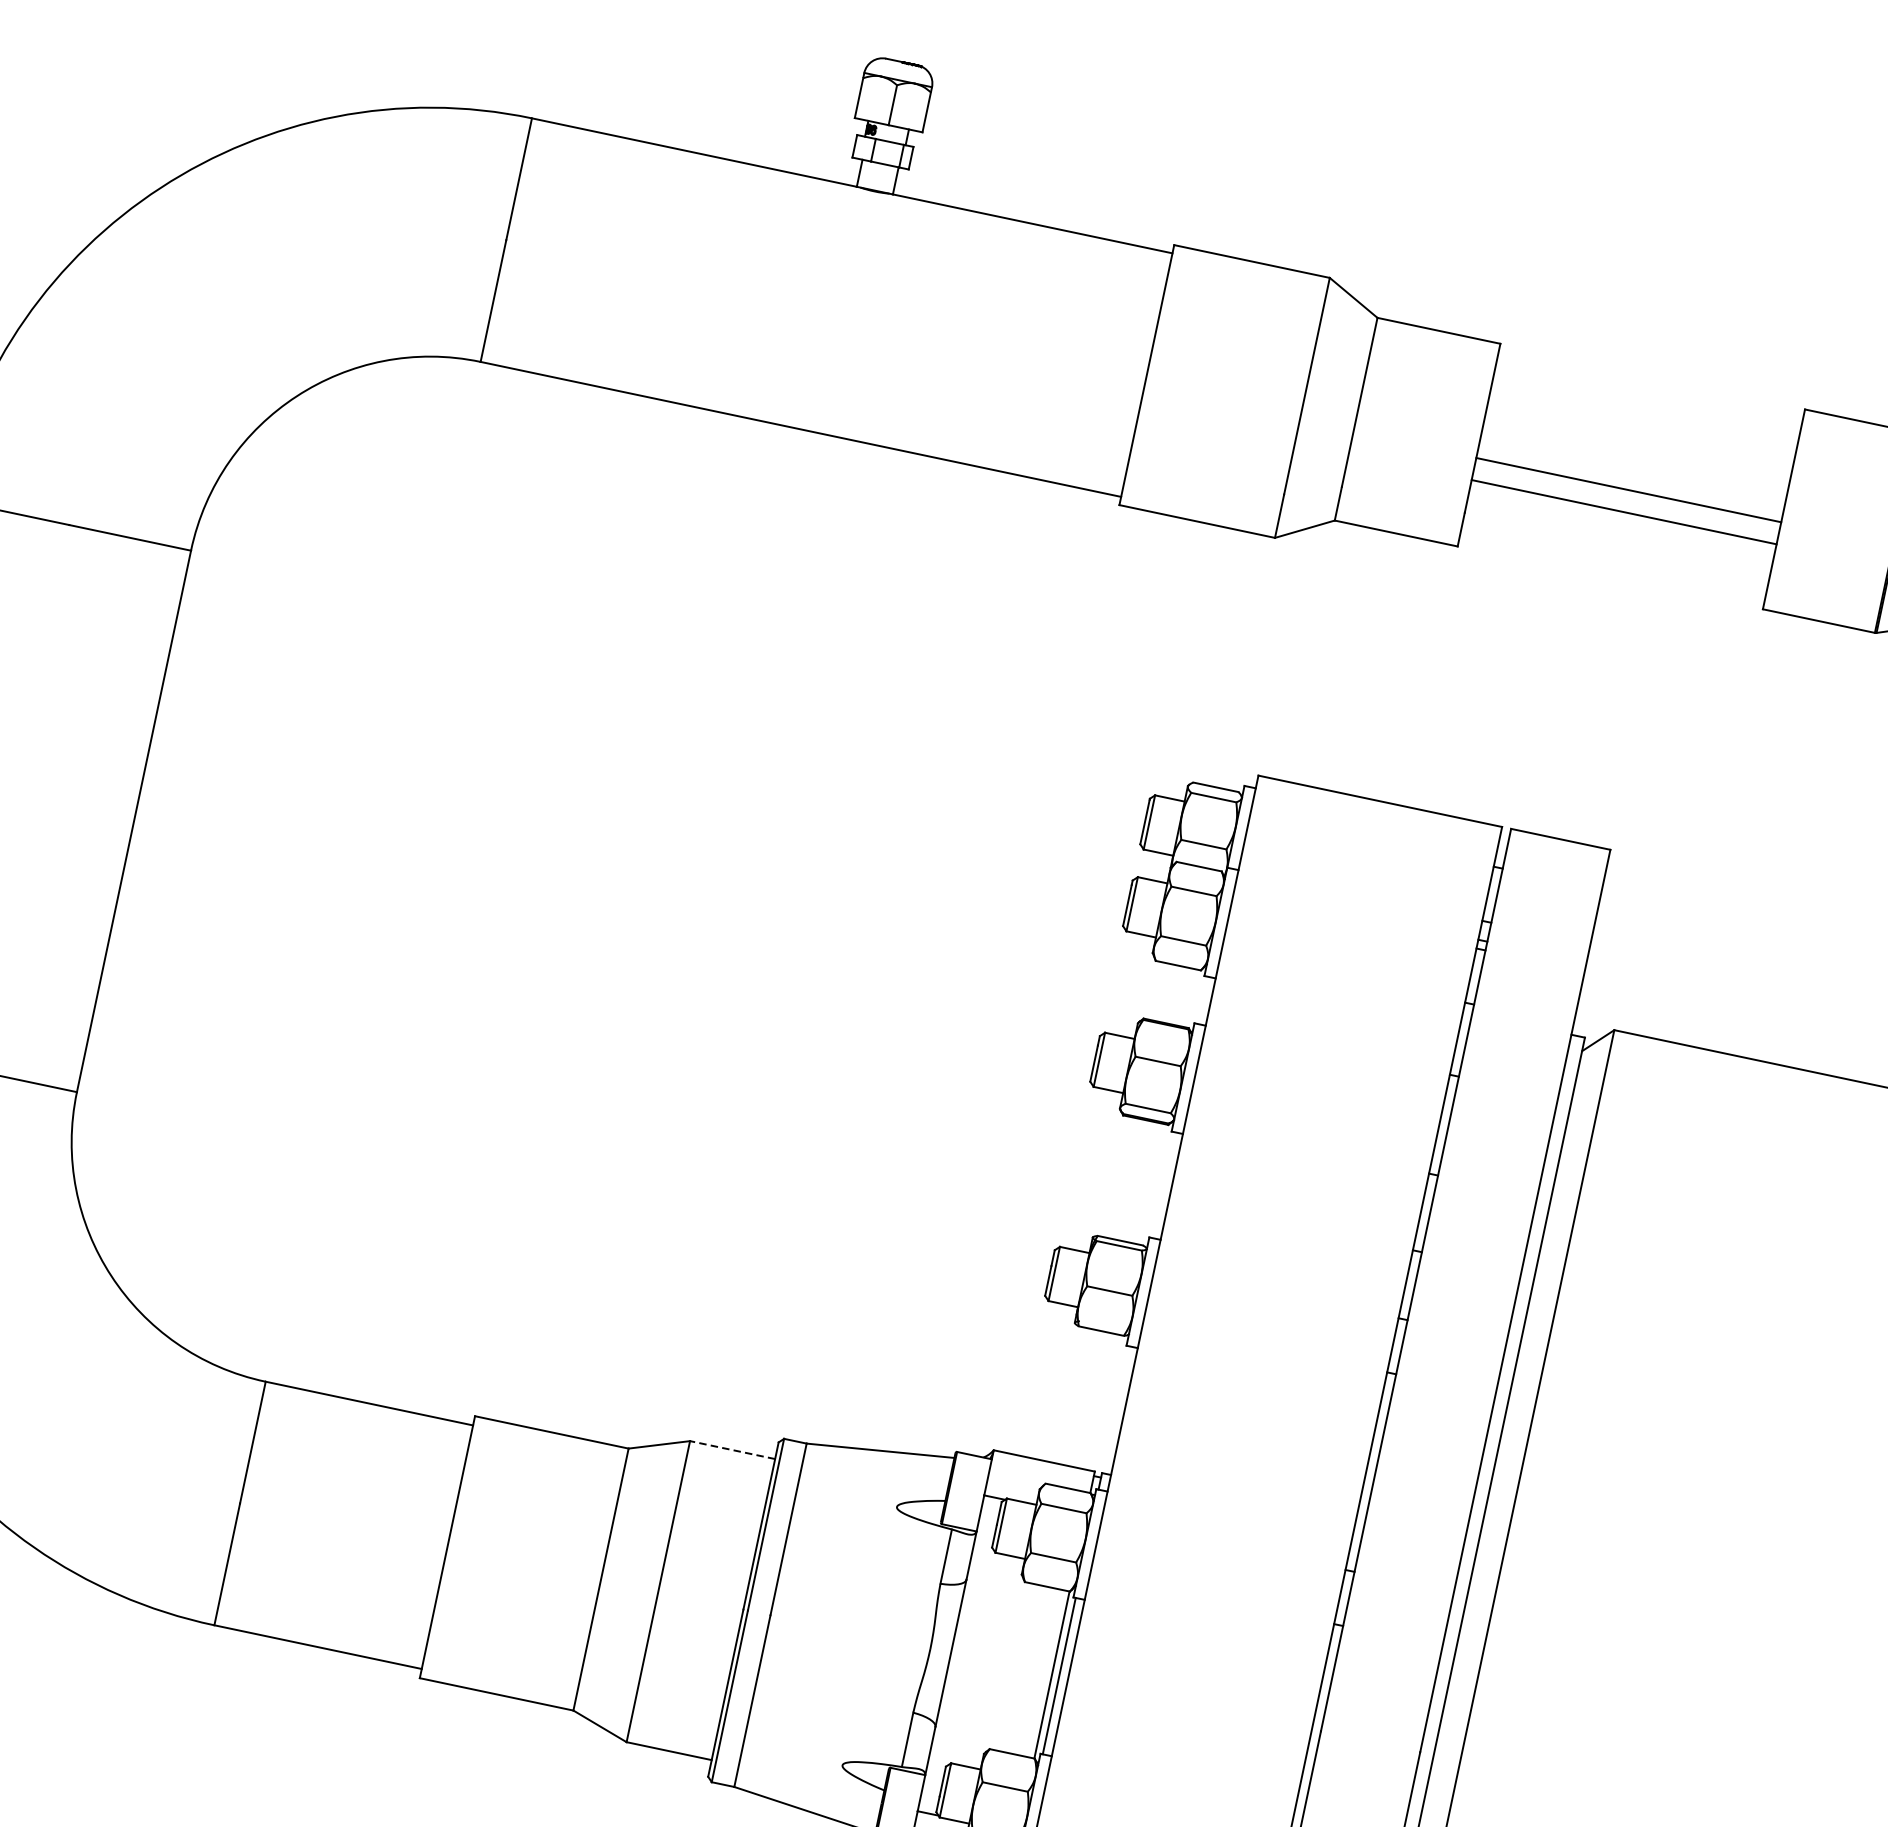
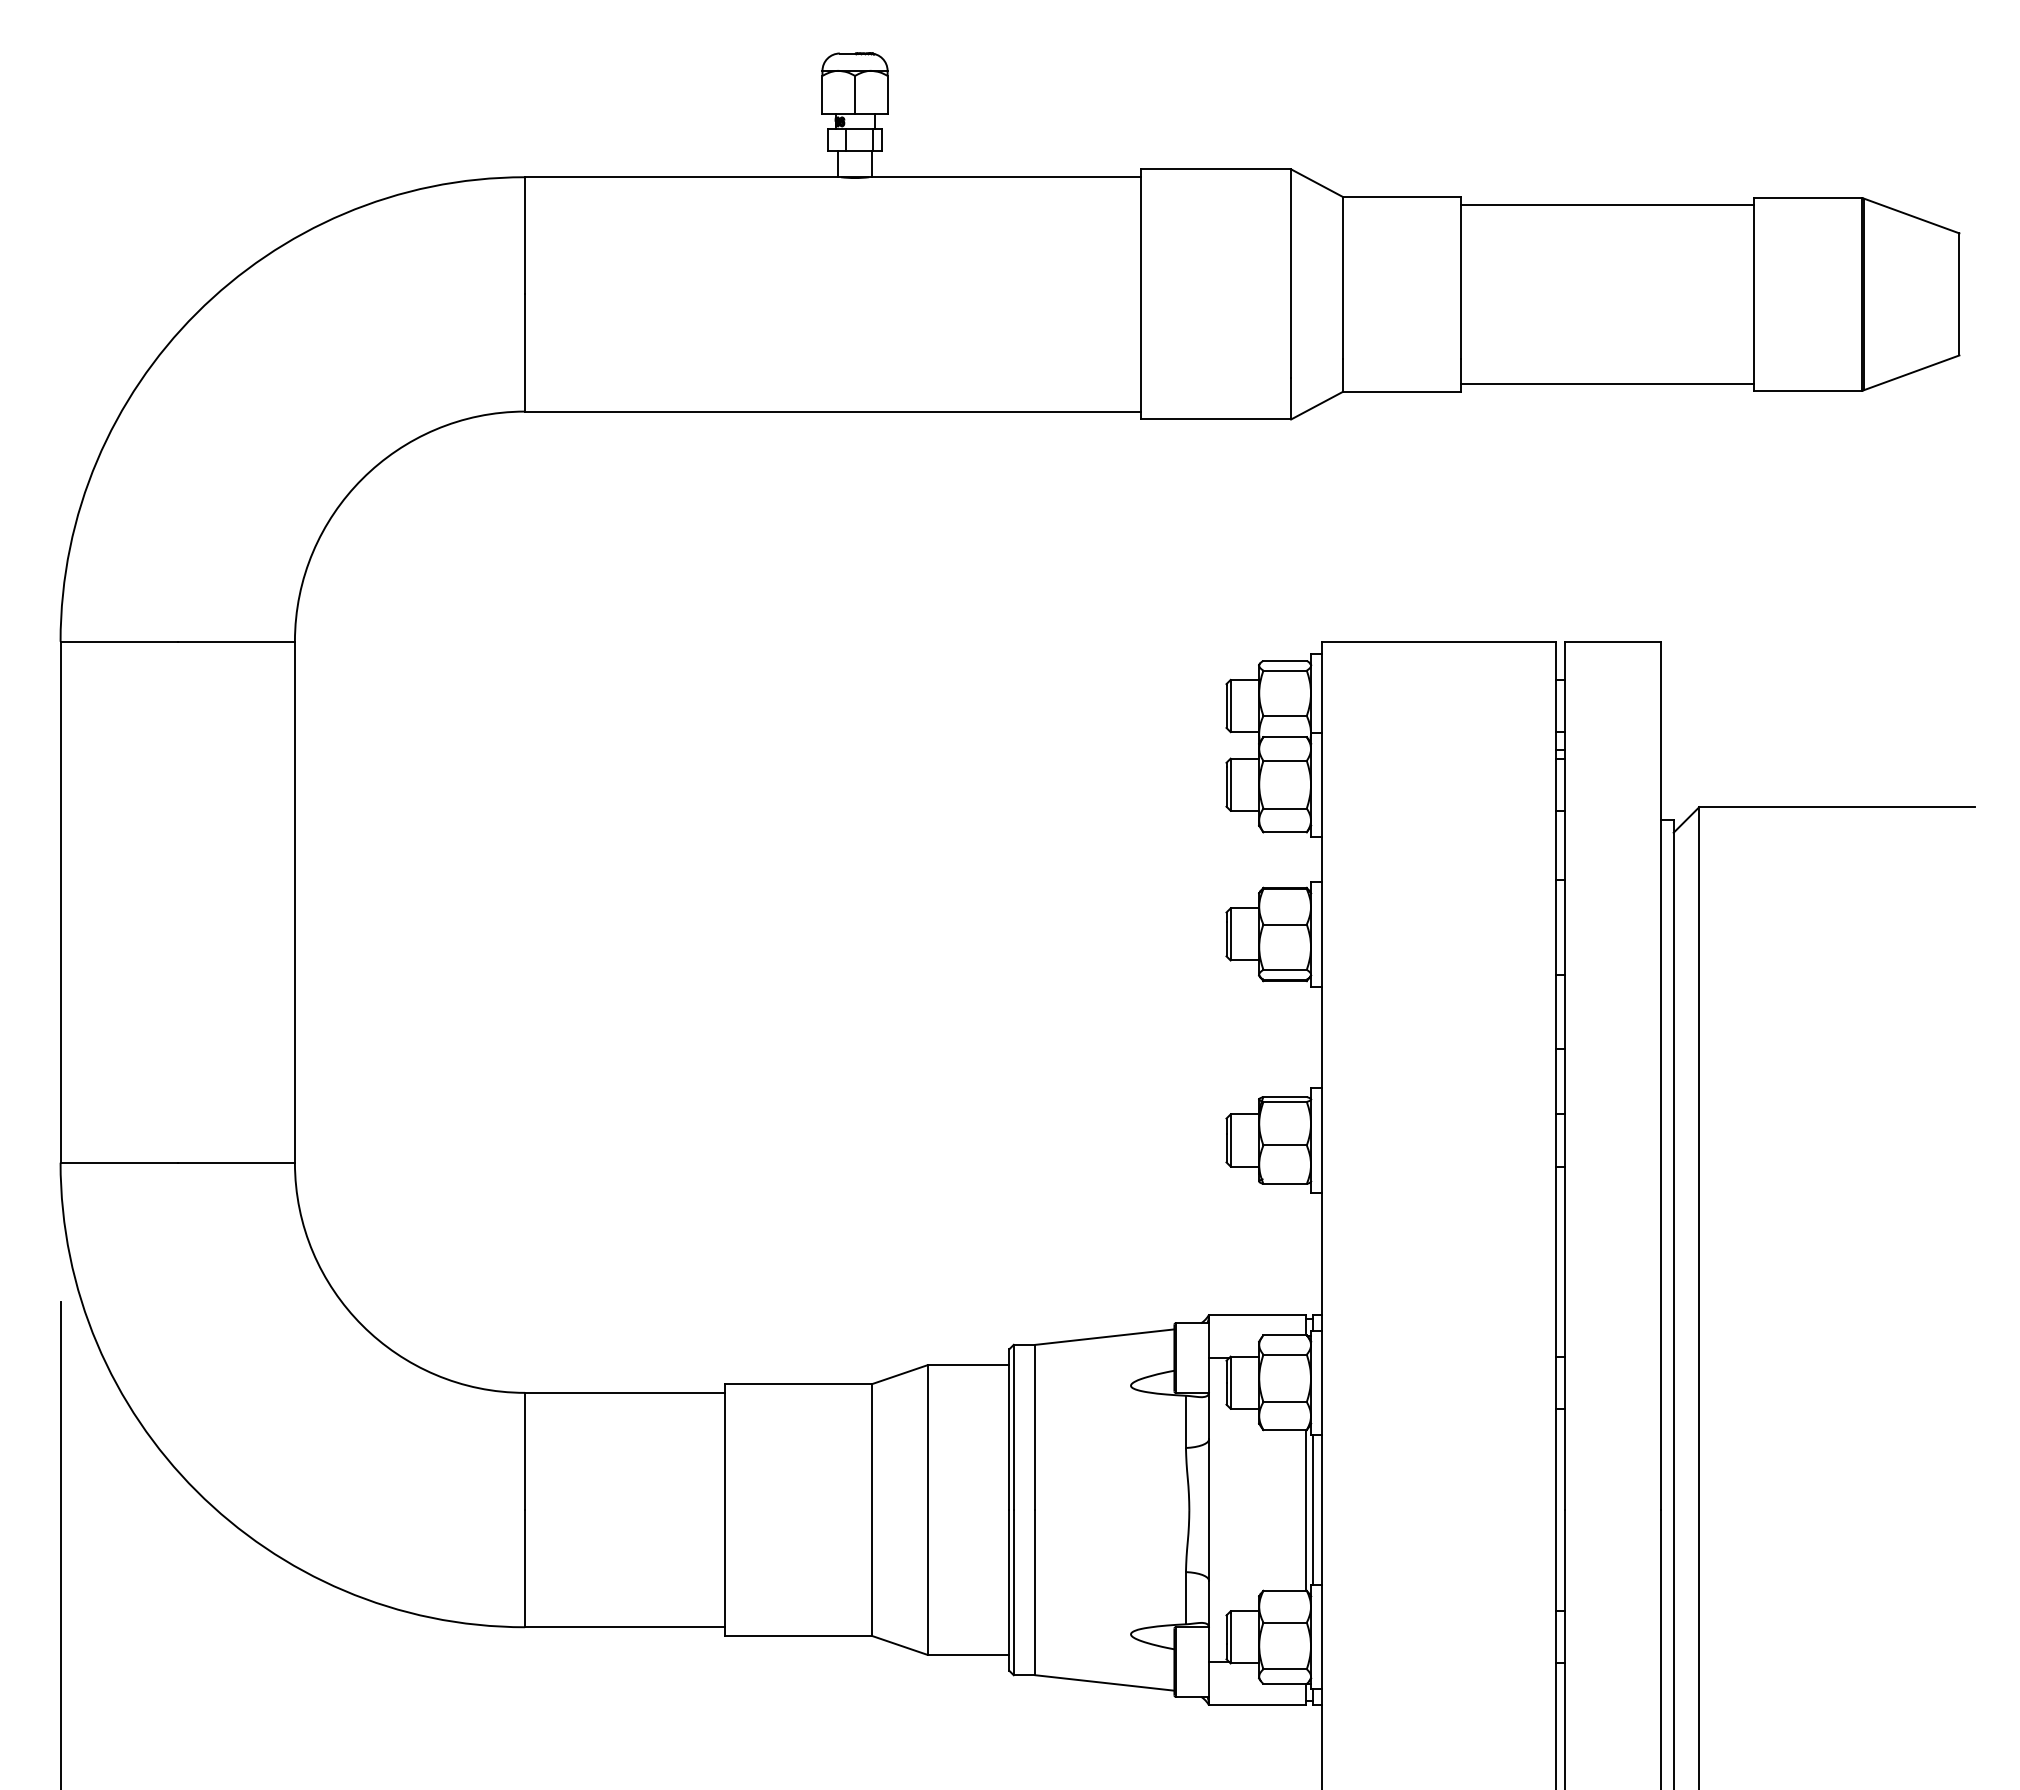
line: (1628, 489) -> (1607, 204), moved
line: (1623, 512) -> (1607, 384), moved
line: (732, 1450) -> (968, 1365), dashed -> solid

